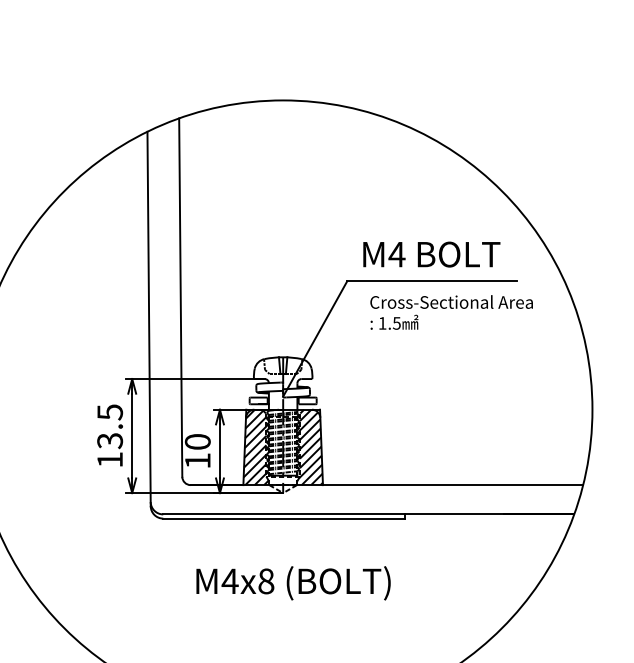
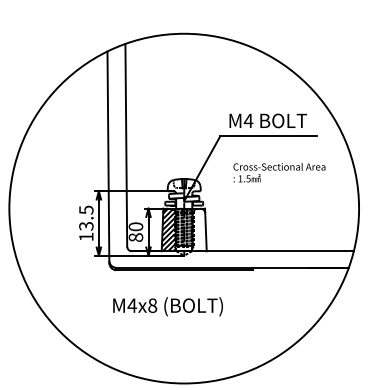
text: (451, 312) -> (279, 172), moved
hatch: (310, 446) -> (199, 229), removed
text: (196, 460) -> (135, 237), 10 -> 80
text: (292, 582) -> (167, 306), moved

